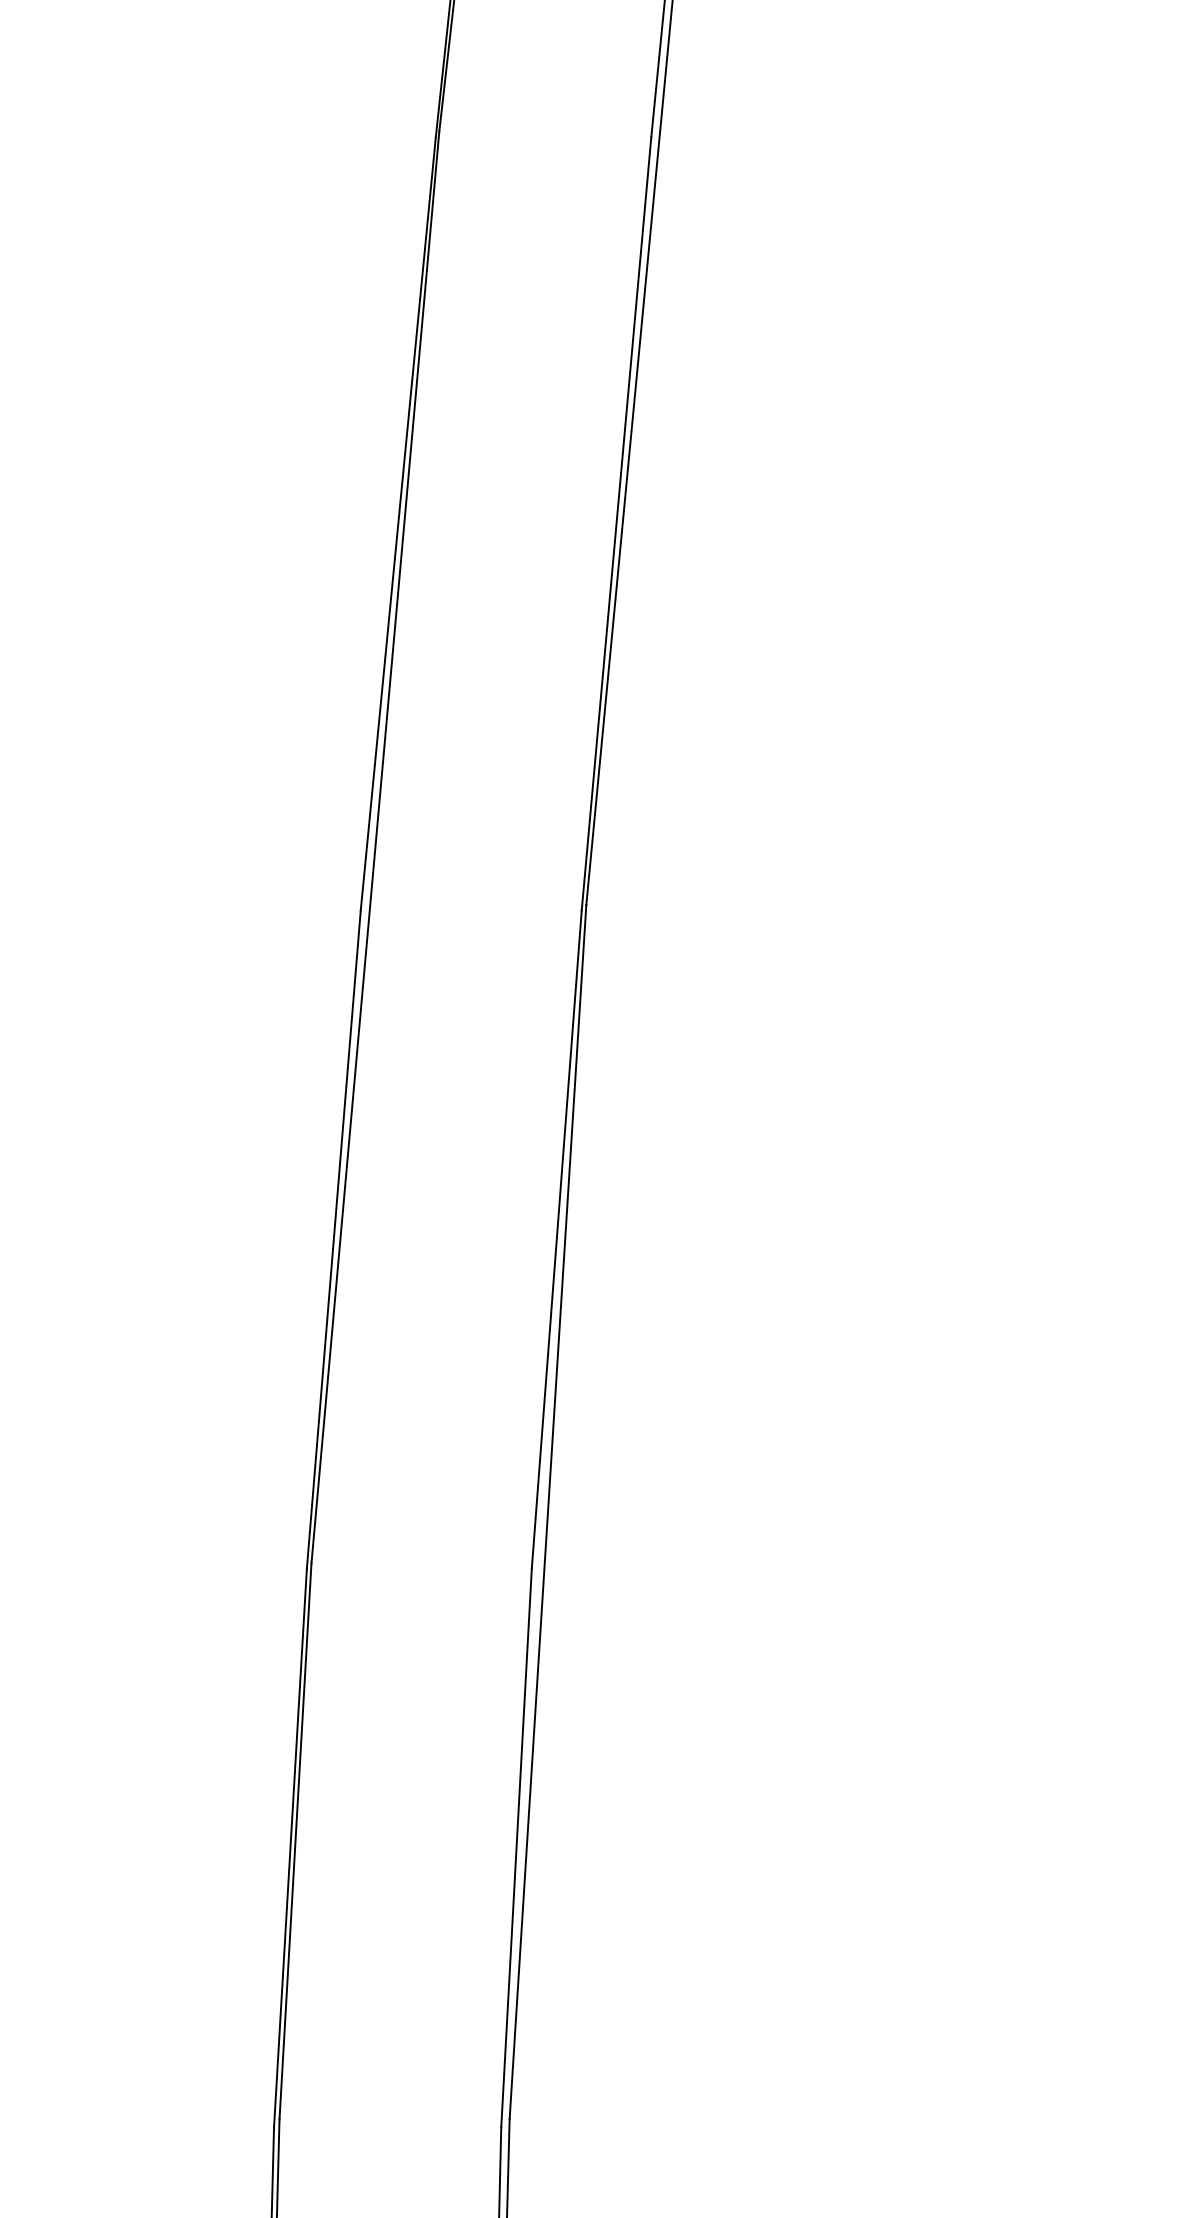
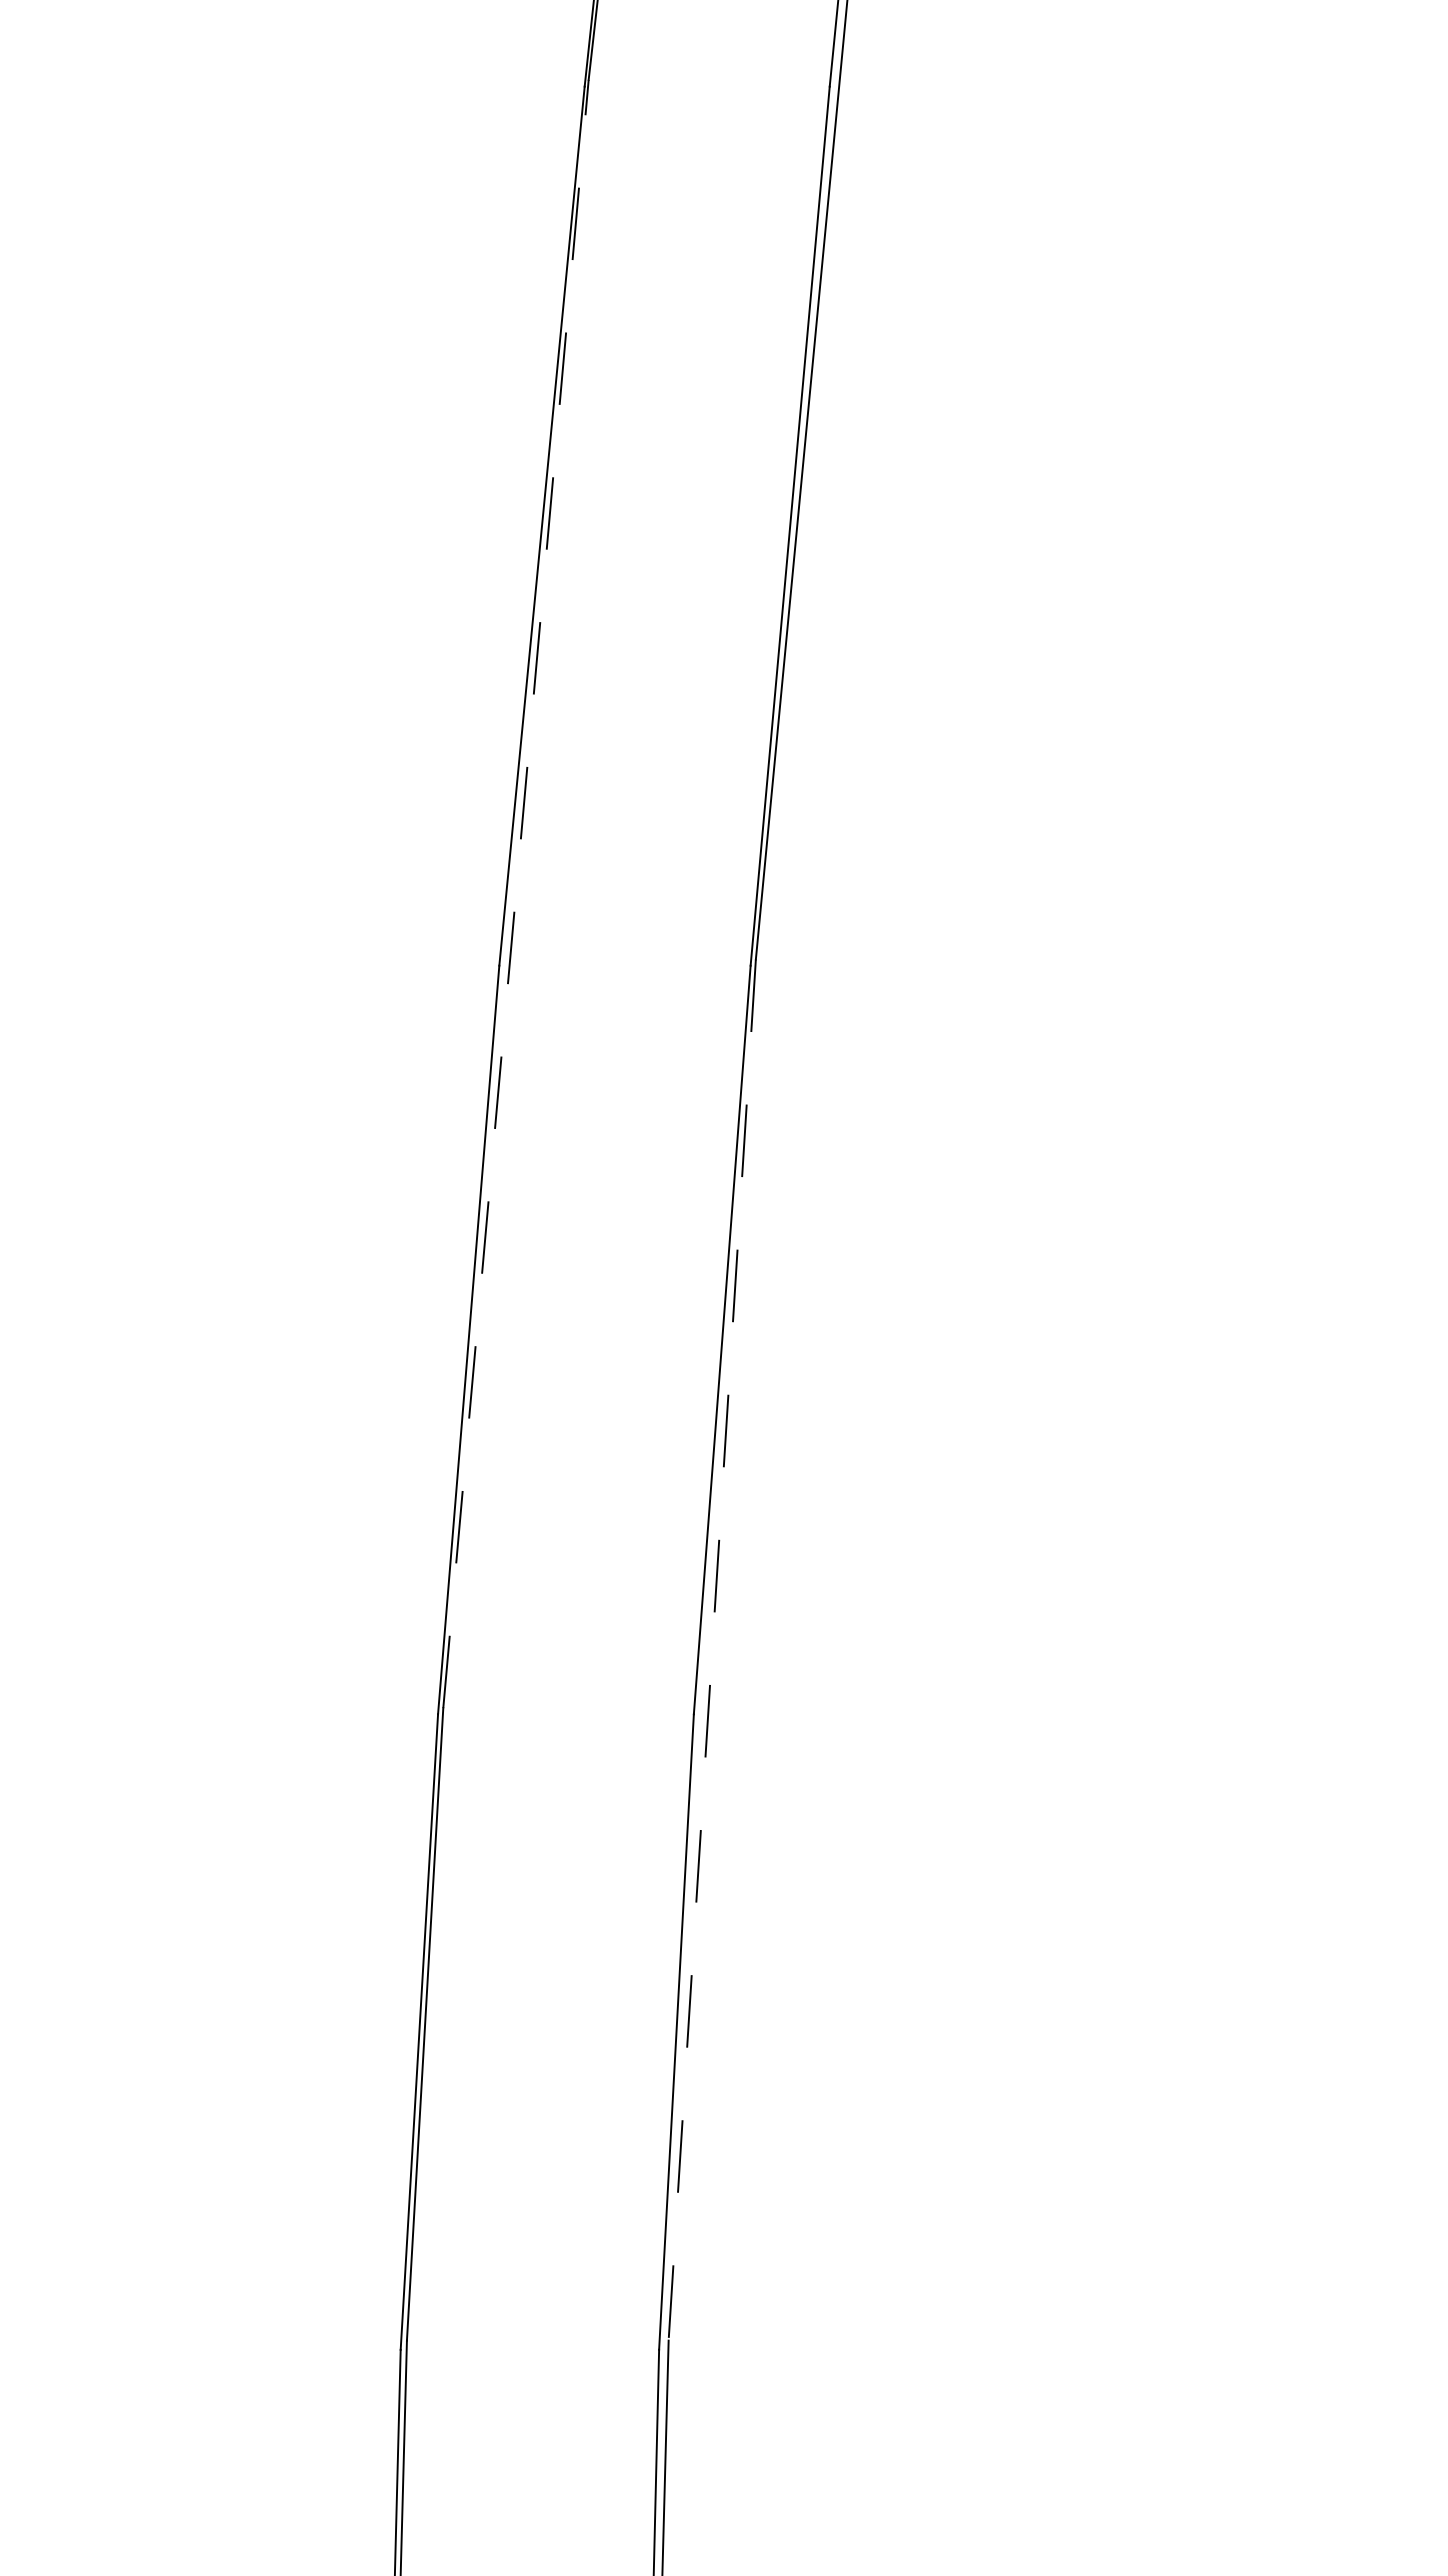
line: (375, 846) -> (516, 893), solid -> dashed
line: (548, 1512) -> (712, 1650), solid -> dashed

